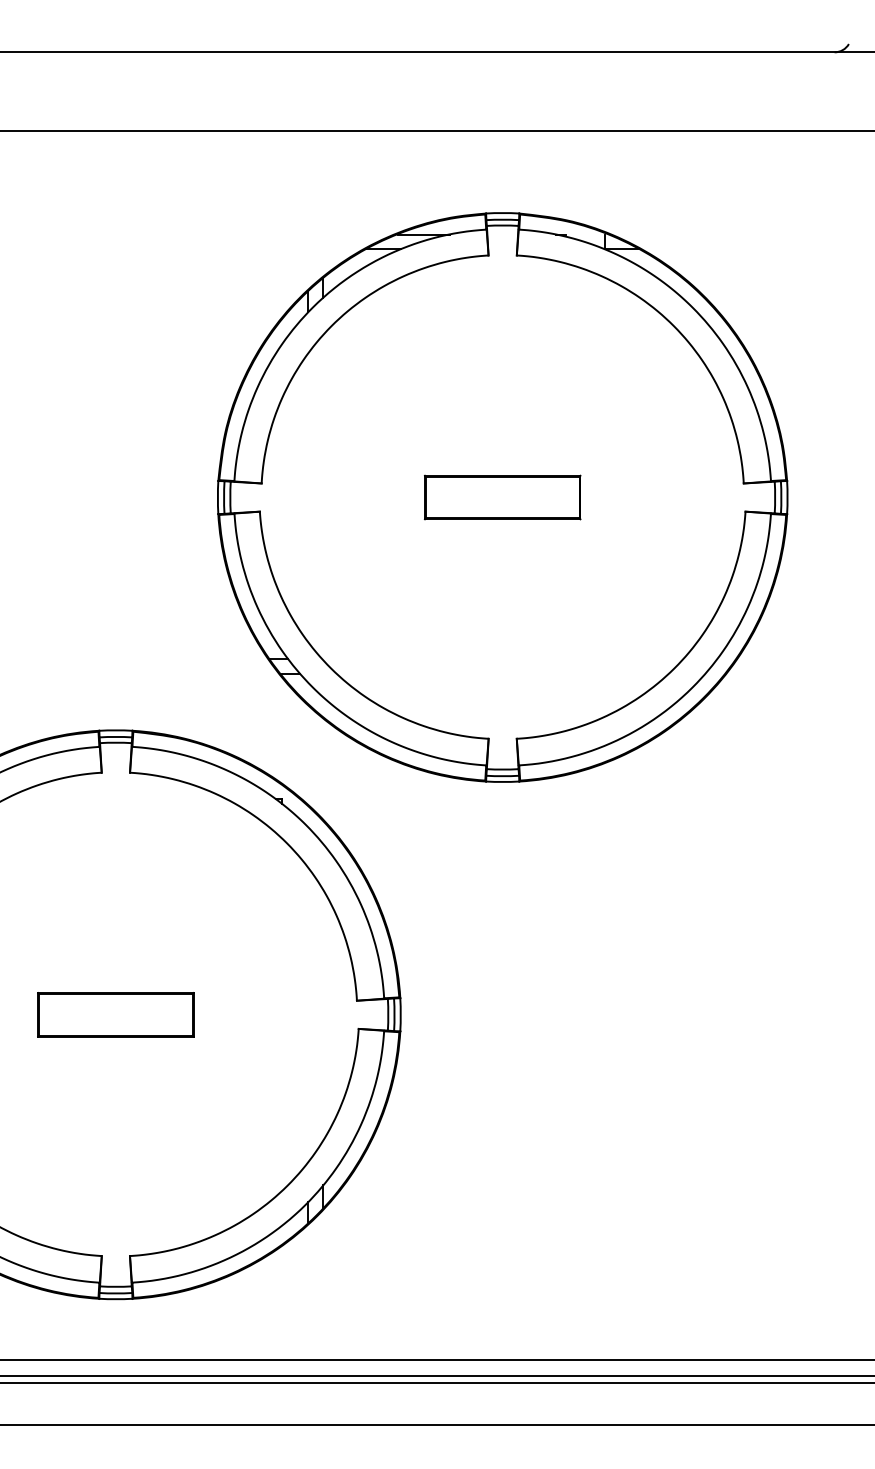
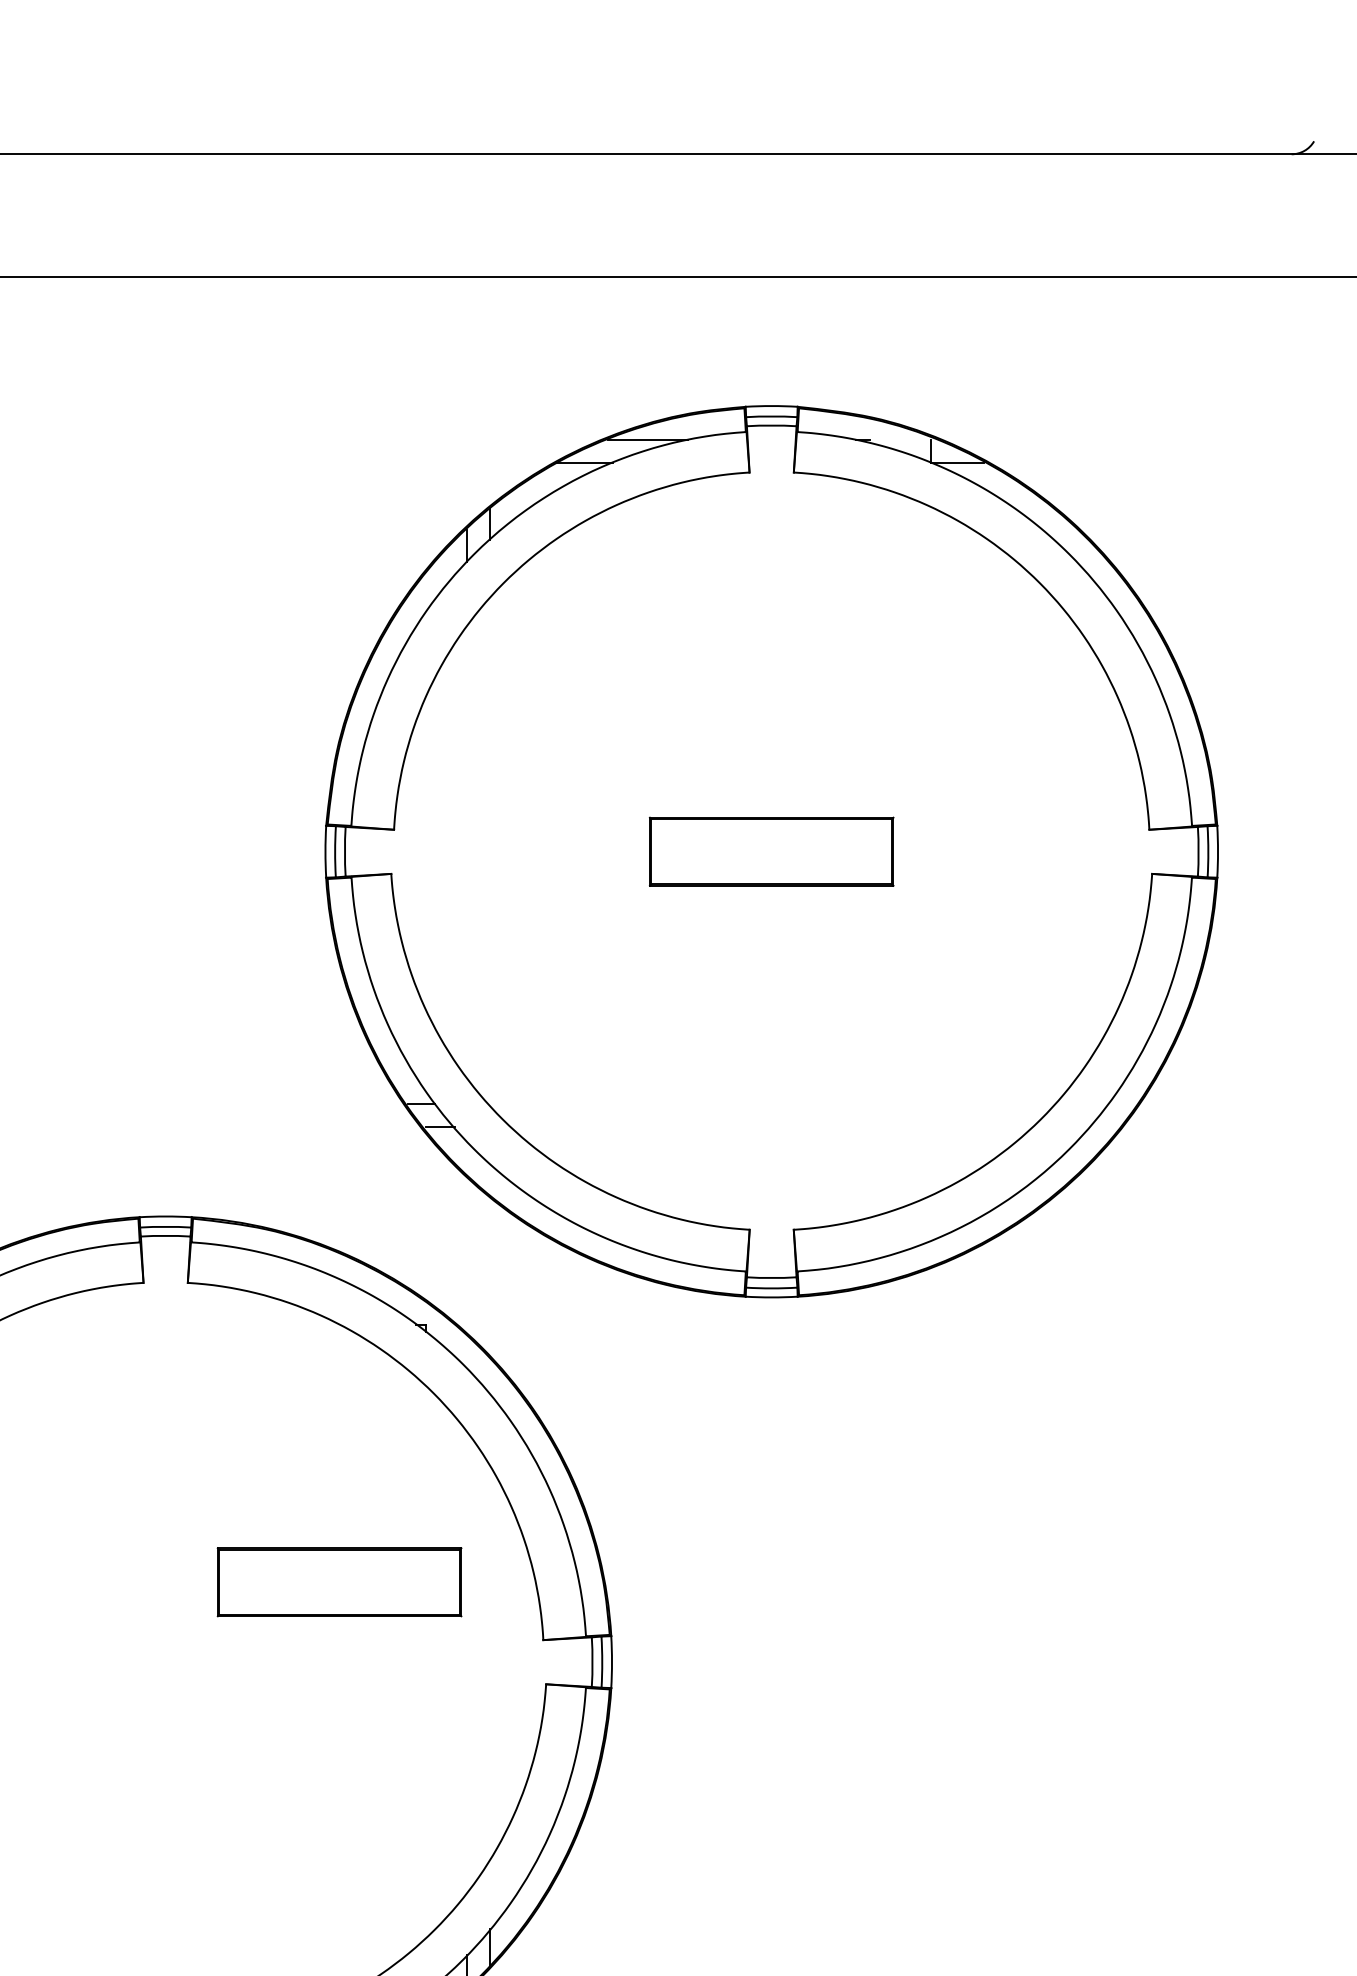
part: (115, 1014) -> (338, 1581), moved

